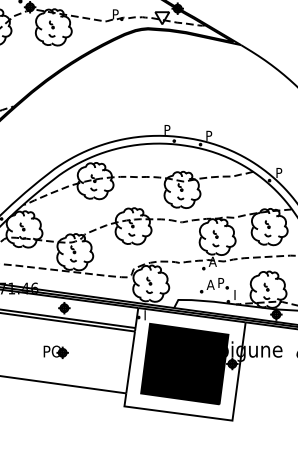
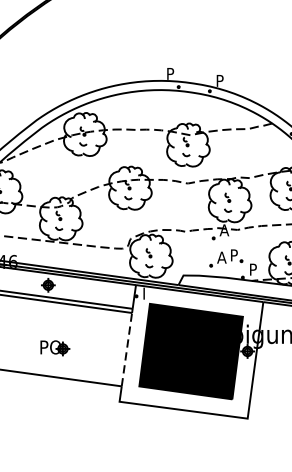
text: (237, 292) -> (253, 266), I -> P
part: (55, 351) -> (54, 347), moved
line: (130, 361) -> (126, 348), solid -> dashed

